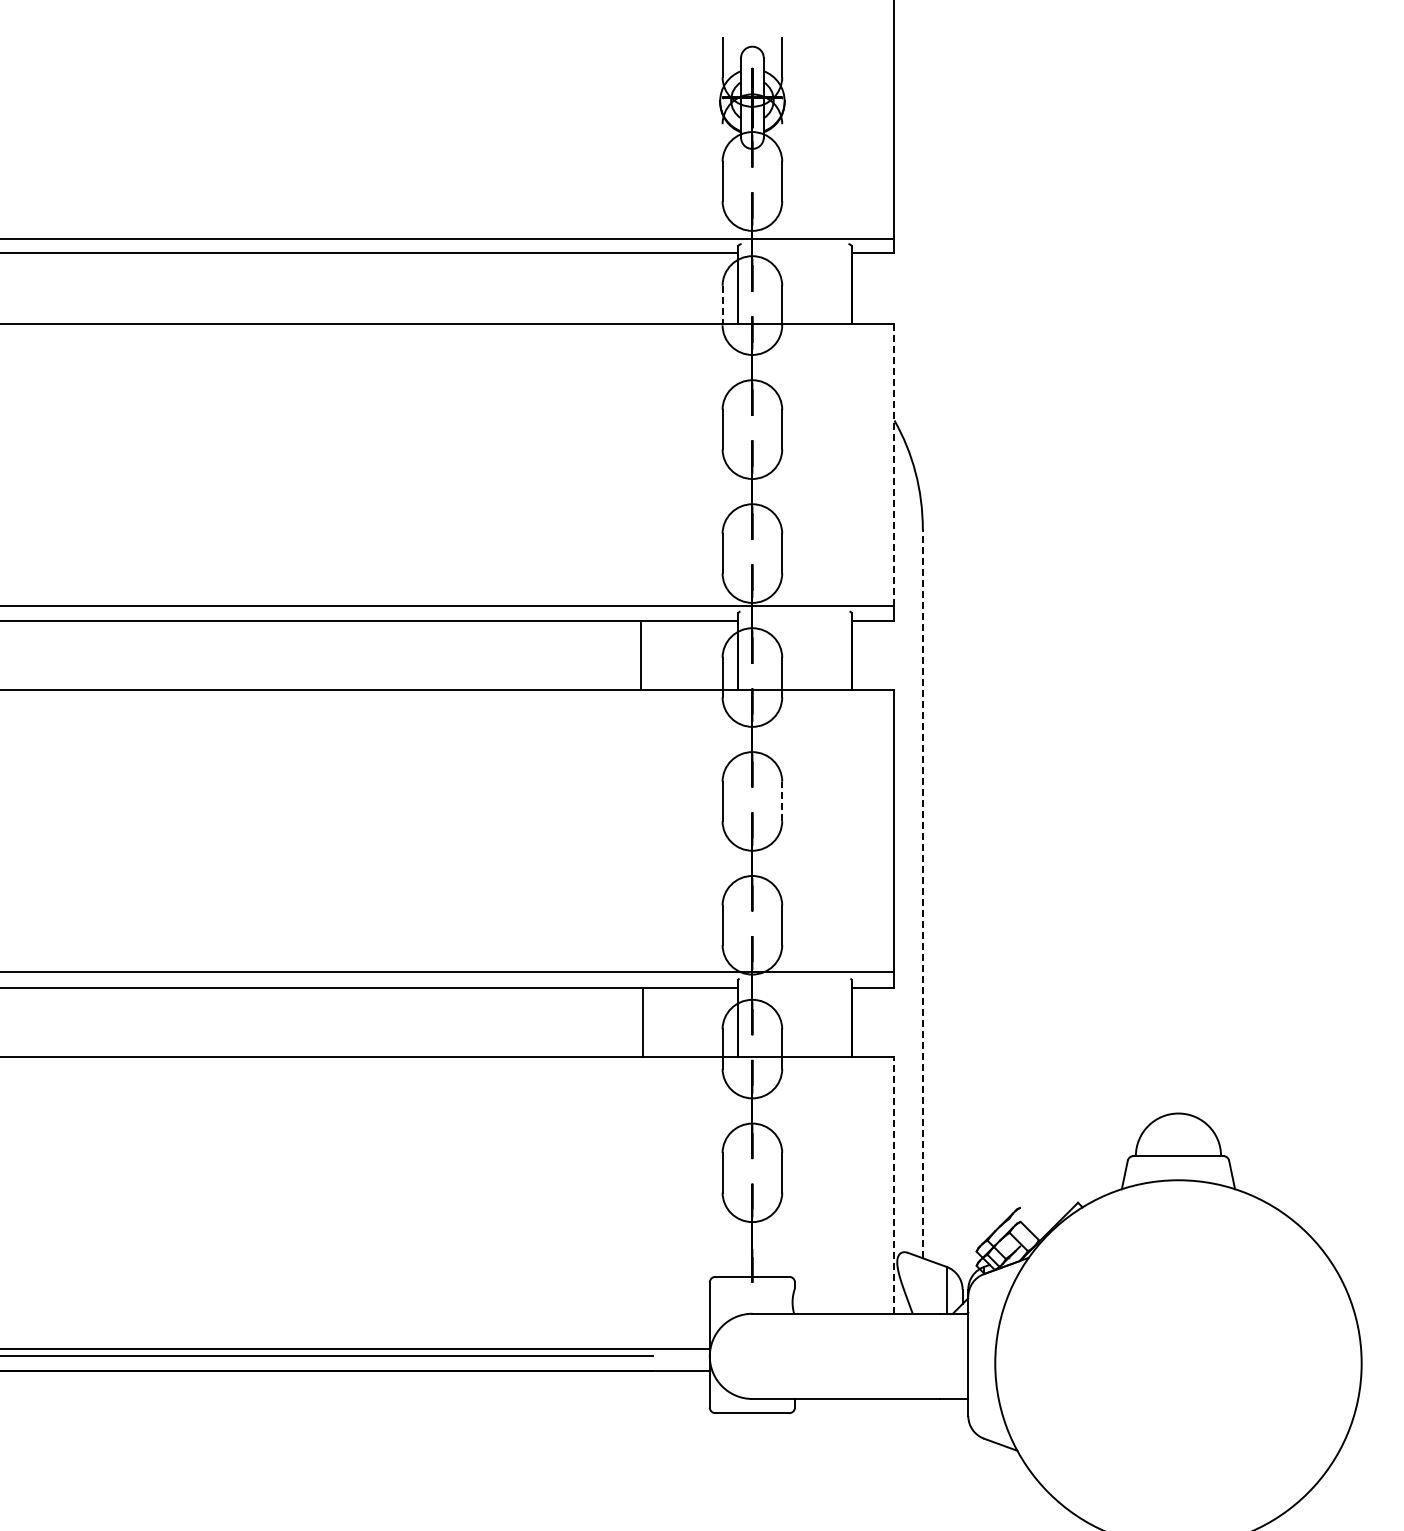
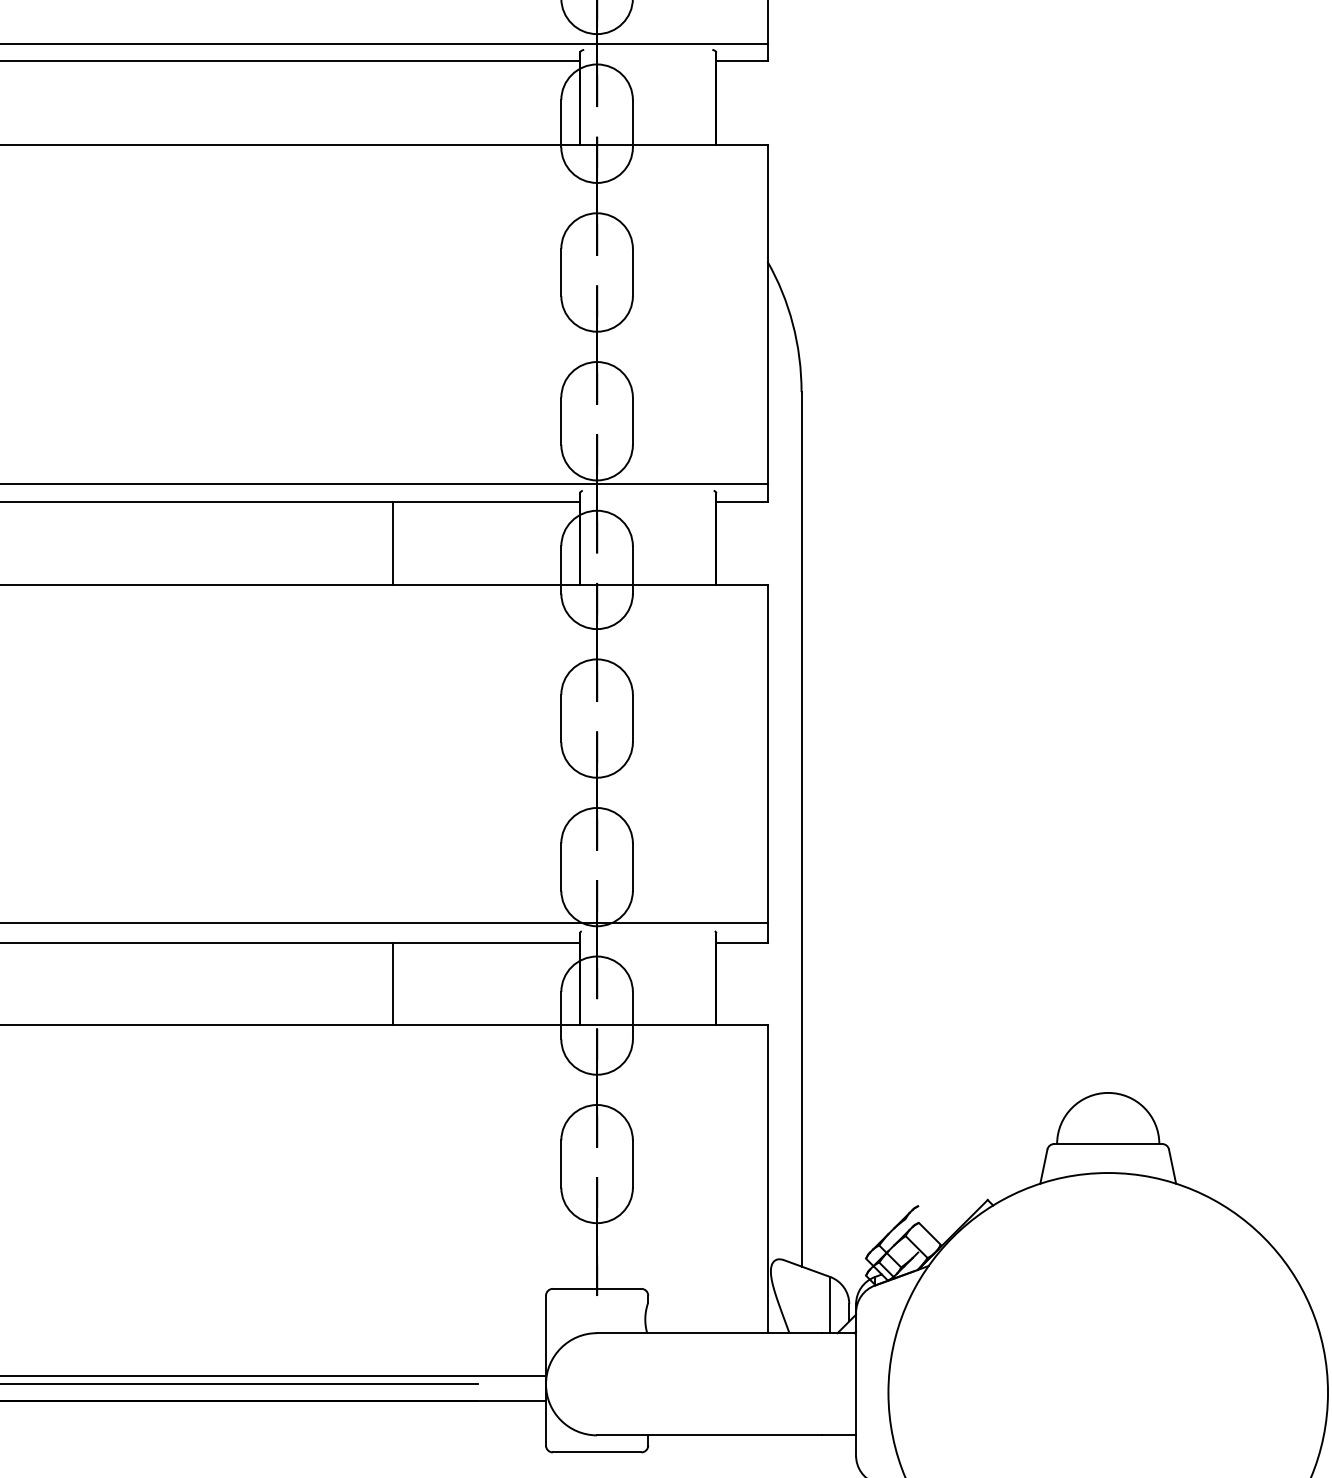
line: (722, 305) -> (561, 123), dashed -> solid
line: (894, 464) -> (767, 314), dashed -> solid
line: (640, 655) -> (392, 543), moved
line: (782, 801) -> (633, 718), dashed -> solid
line: (922, 893) -> (801, 828), dashed -> solid
line: (642, 1022) -> (392, 983), moved
line: (894, 1185) -> (767, 1179), dashed -> solid

